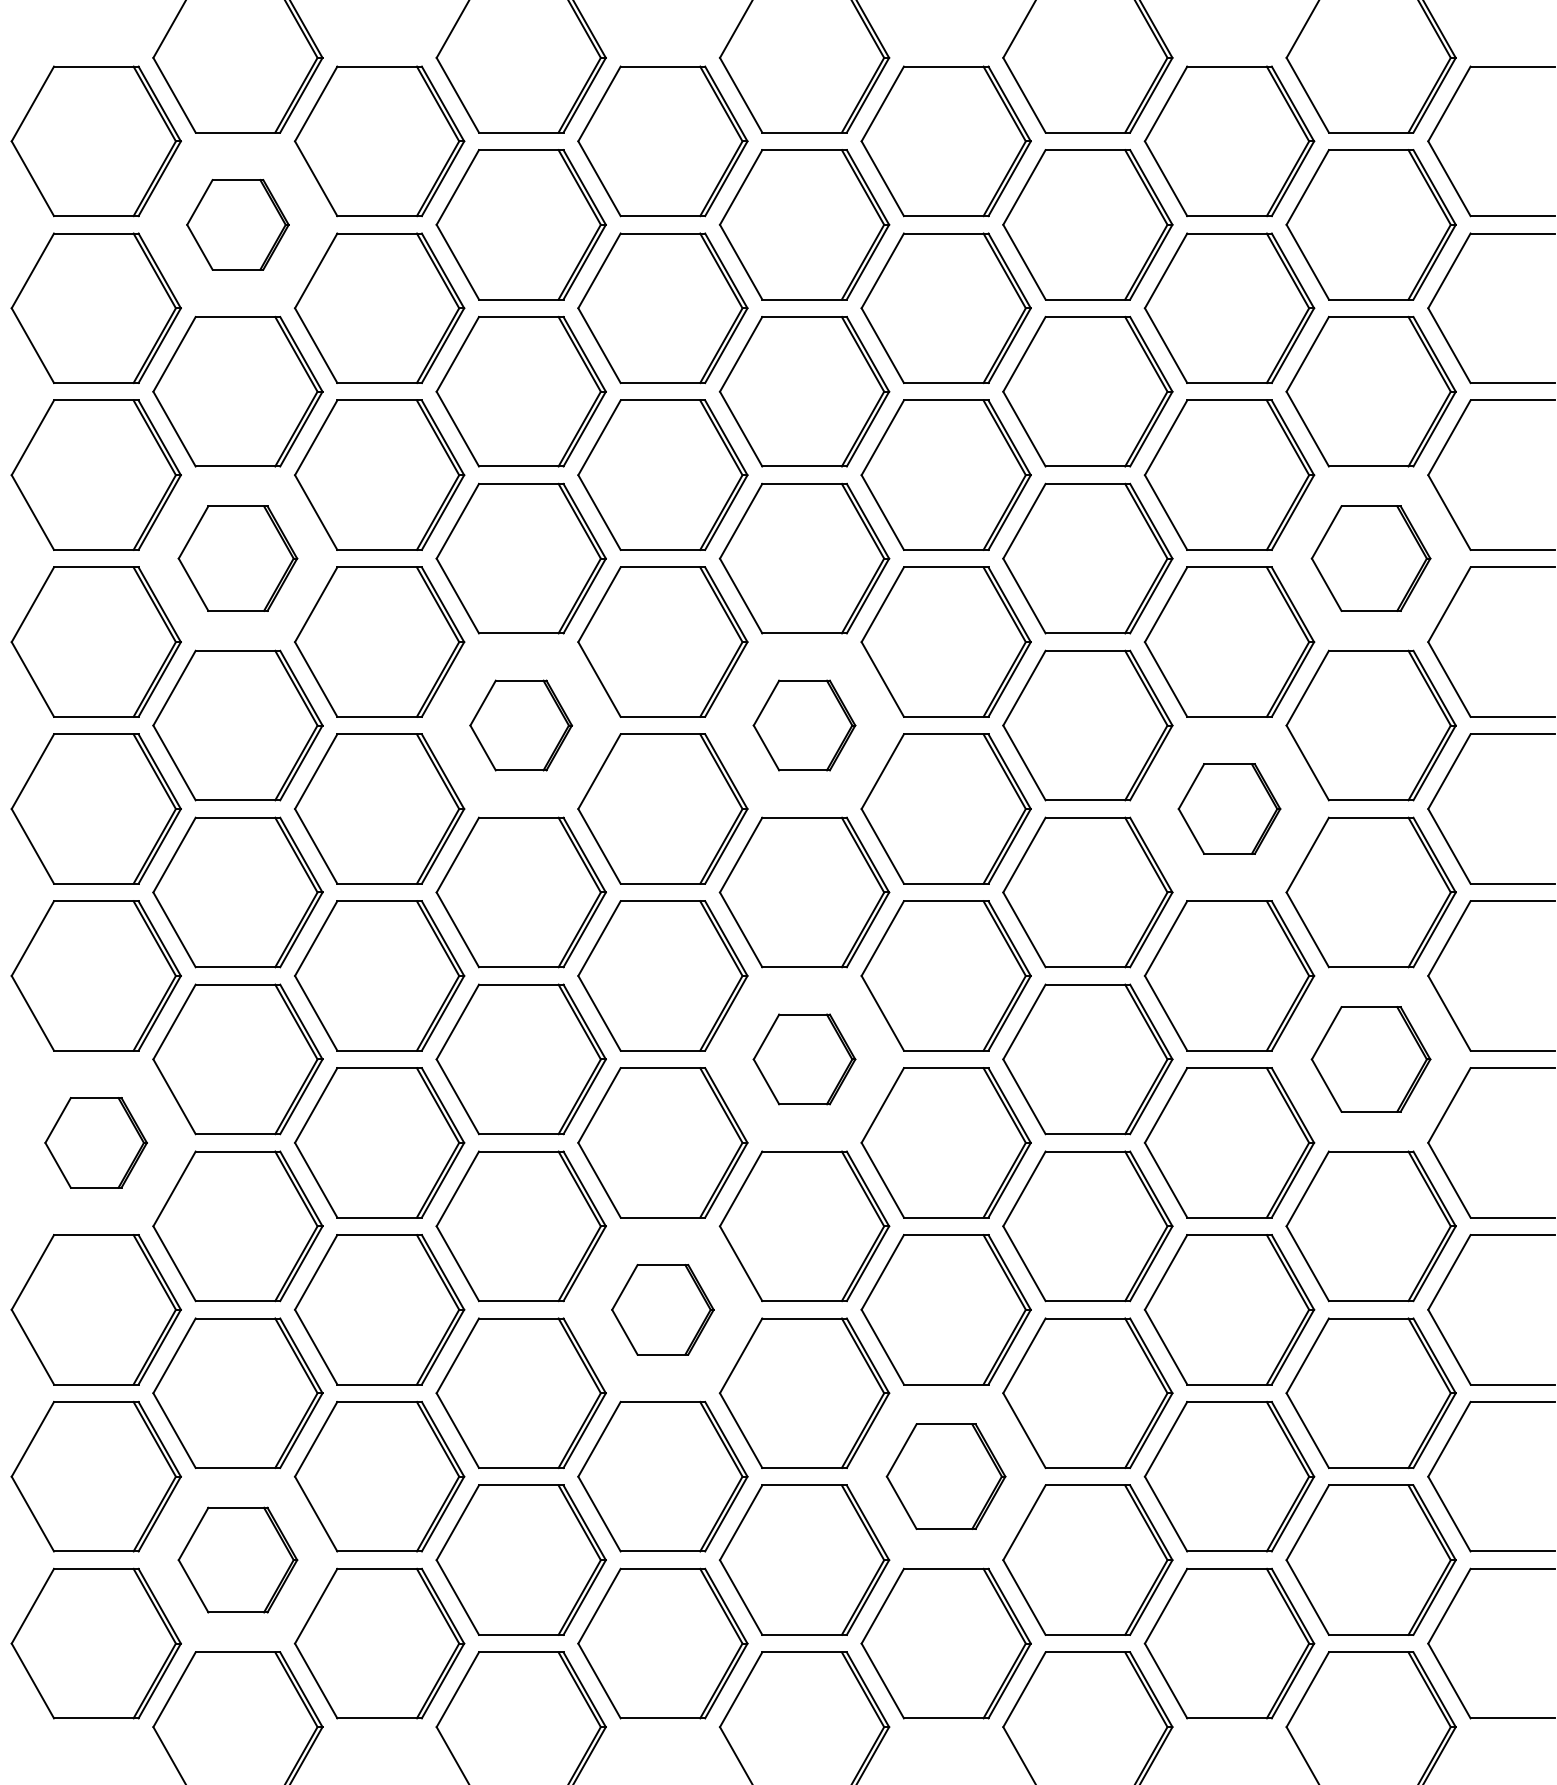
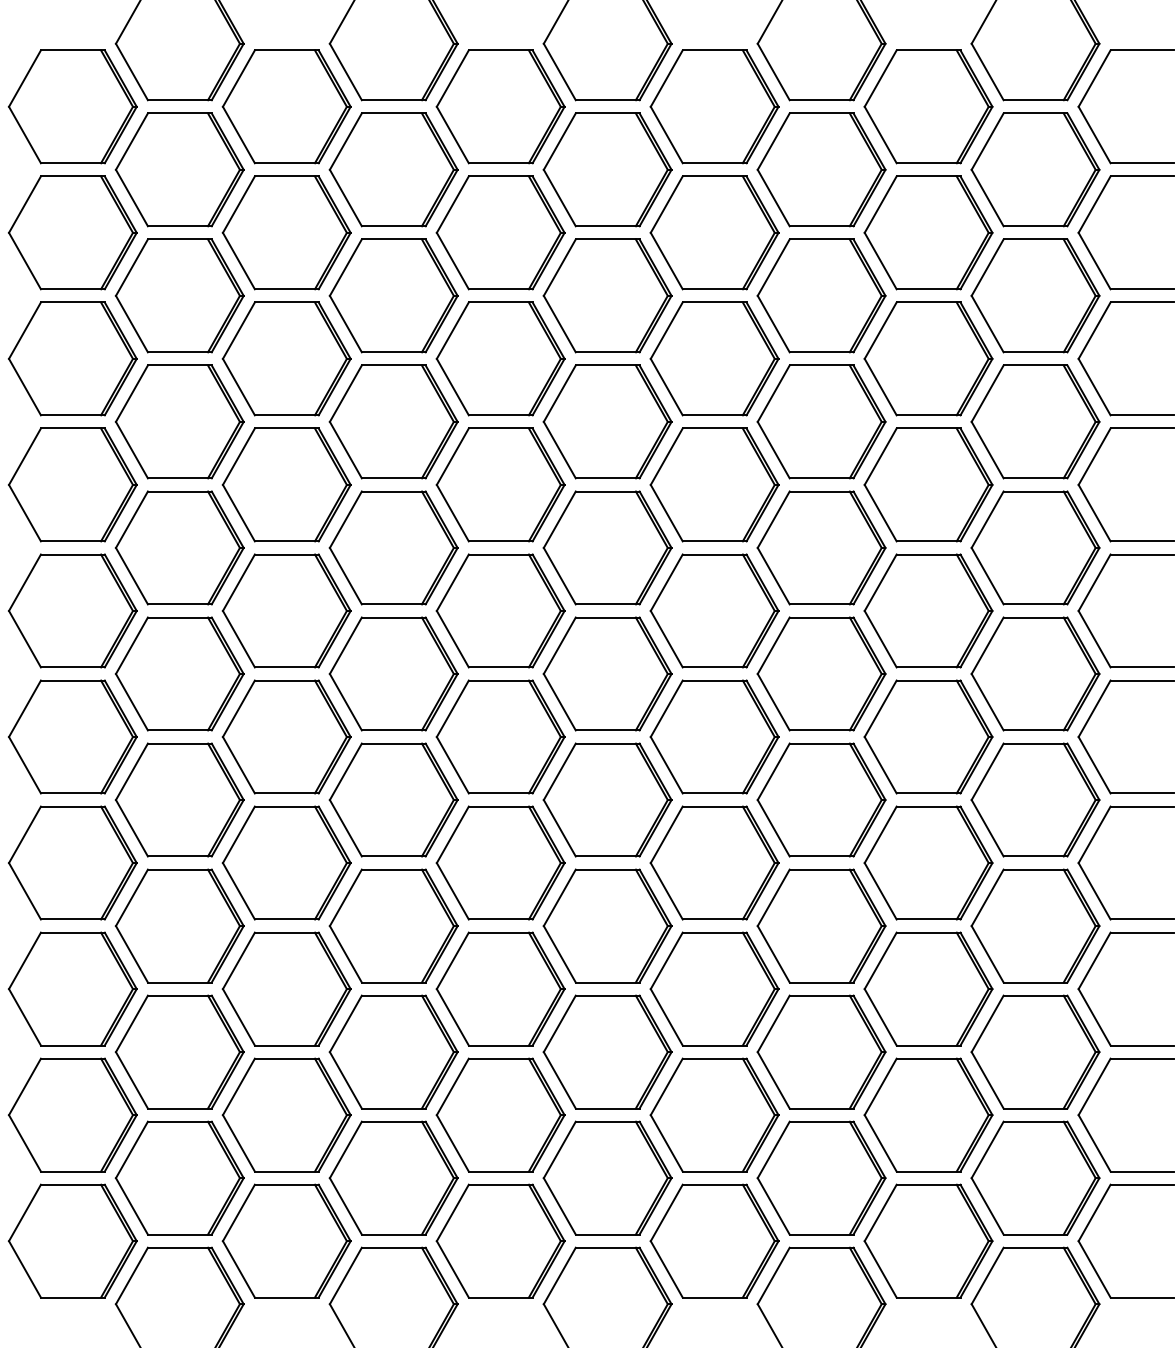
part: (237, 224) -> (179, 169), size x1.67
part: (237, 558) -> (179, 421), size x1.43
part: (1370, 558) -> (1035, 421), size x1.43
part: (520, 725) -> (393, 547), size x1.67
part: (804, 725) -> (607, 547), size x1.67
part: (1229, 808) -> (928, 610), size x1.67
part: (804, 1059) -> (607, 800), size x1.67
part: (1370, 1059) -> (1035, 800), size x1.43
part: (95, 1142) -> (72, 862), size x1.67
part: (662, 1309) -> (500, 988), size x1.67
part: (945, 1476) -> (714, 1114), size x1.43
part: (237, 1559) -> (179, 1177), size x1.43

